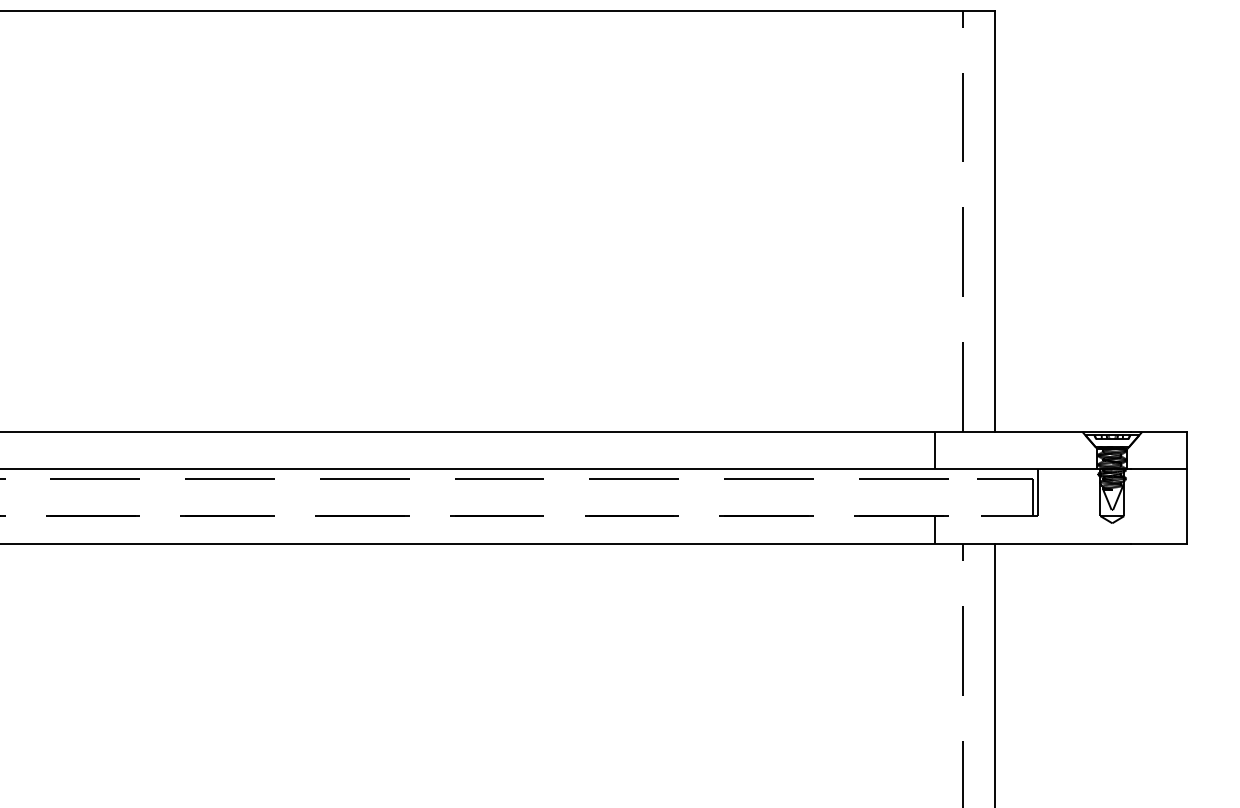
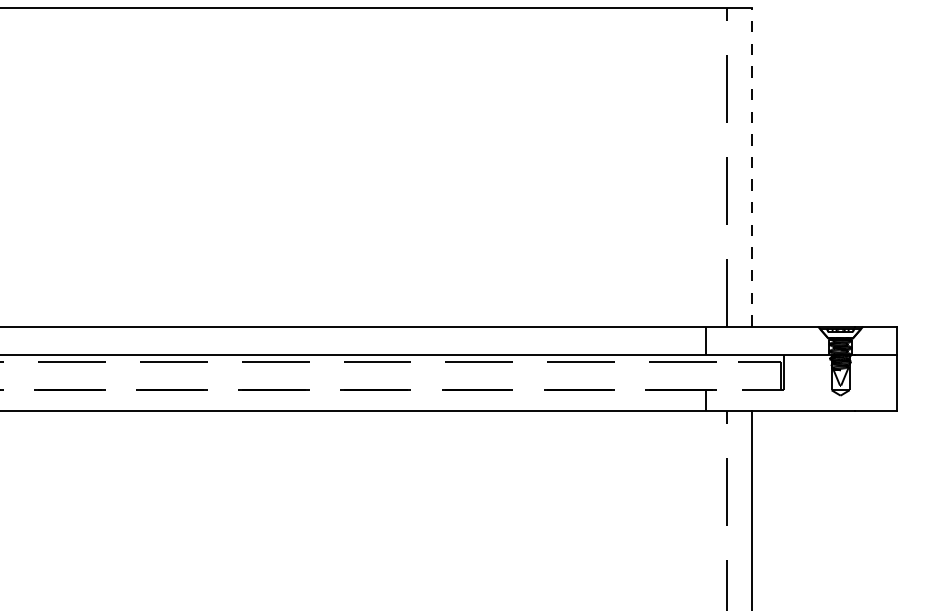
line: (995, 220) -> (752, 166), solid -> dashed

